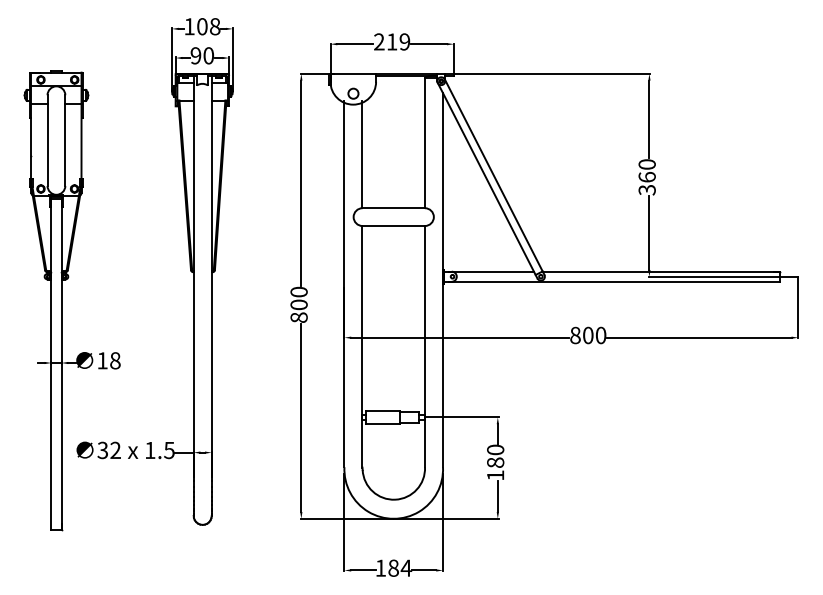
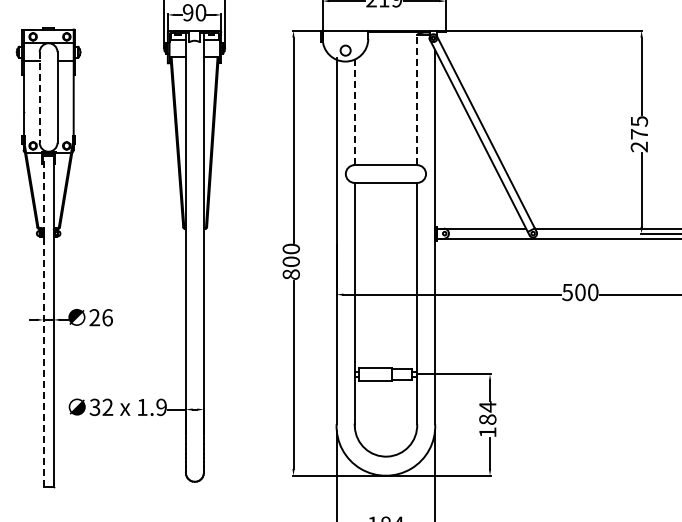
line: (47, 141) -> (39, 98), solid -> dashed
line: (424, 142) -> (416, 99), solid -> dashed
line: (362, 154) -> (354, 111), solid -> dashed
text: (646, 177) -> (638, 134), 360 -> 275
text: (575, 335) -> (567, 292), 800 -> 500
text: (108, 360) -> (100, 317), 18 -> 26
line: (51, 364) -> (43, 321), solid -> dashed
text: (169, 449) -> (161, 406), 1.5 -> 1.9
text: (495, 449) -> (487, 406), 180 -> 184

